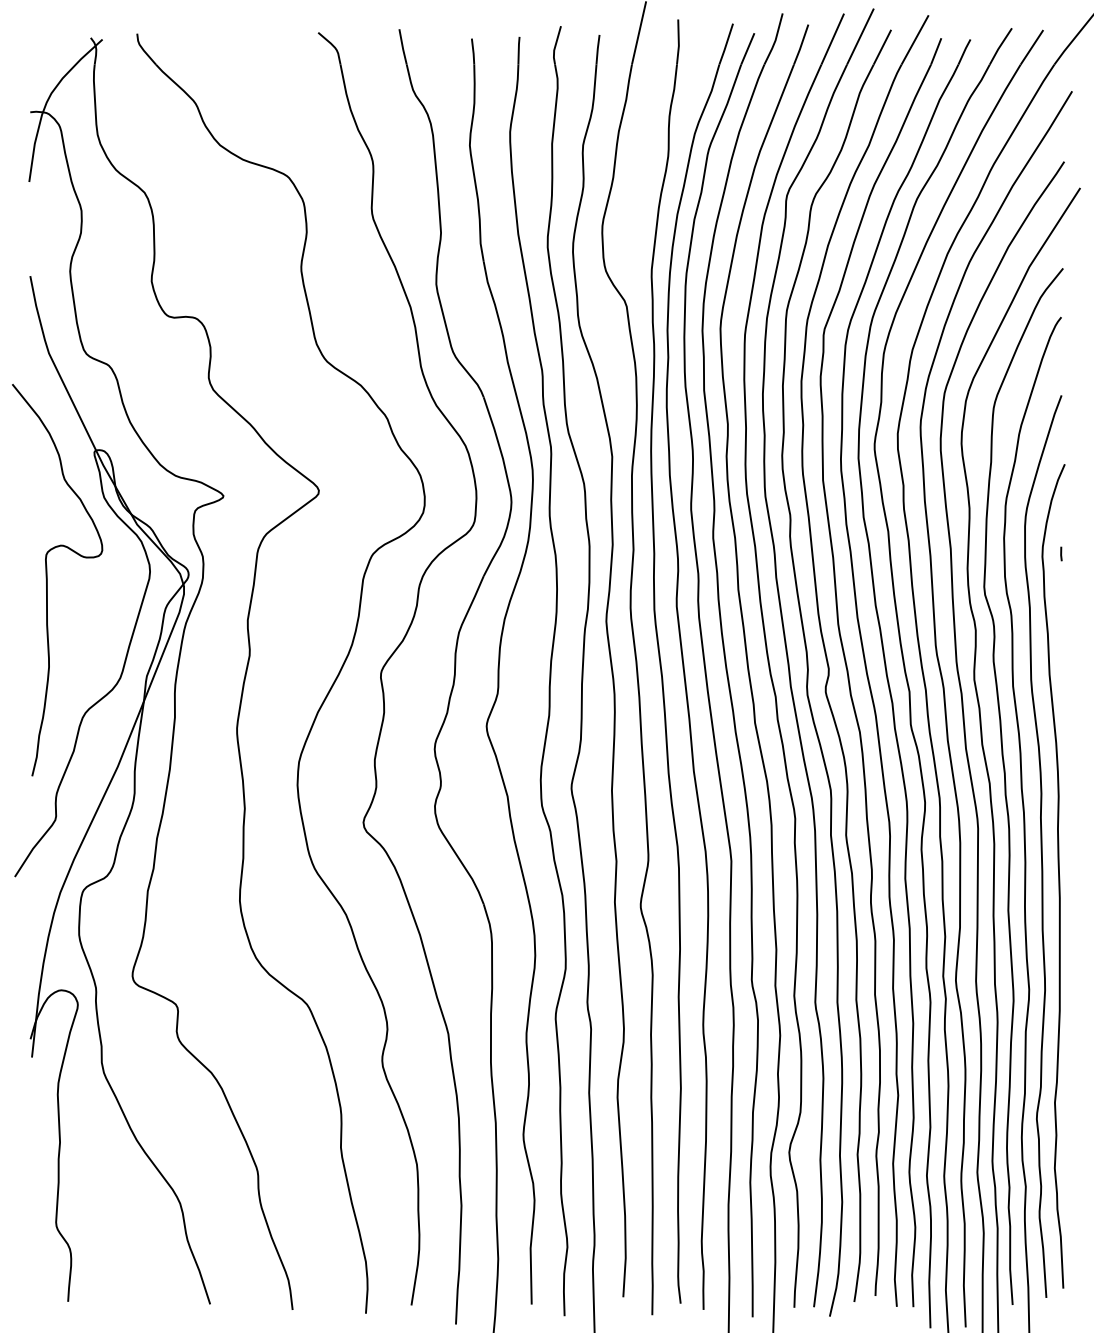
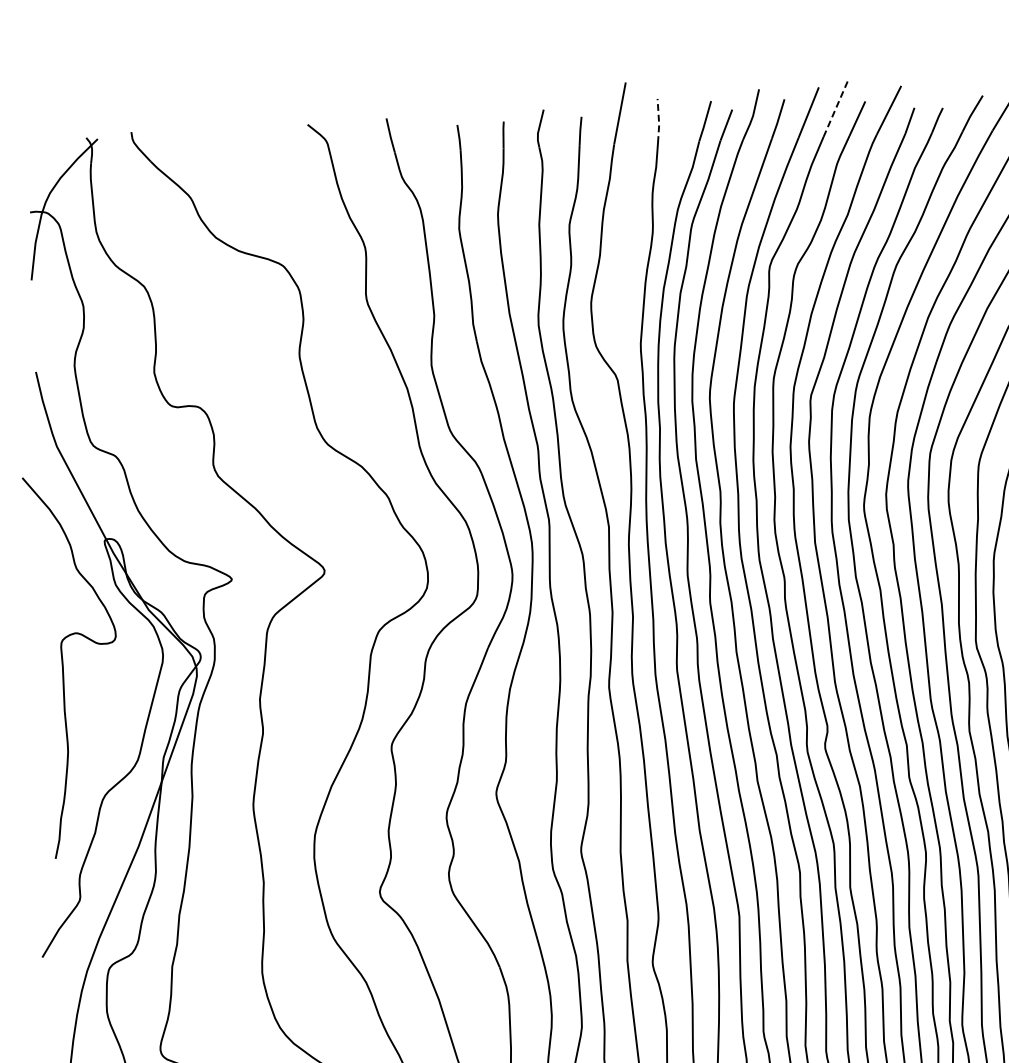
line: (860, 36) -> (835, 109), solid -> dashed
line: (678, 42) -> (658, 121), solid -> dashed

